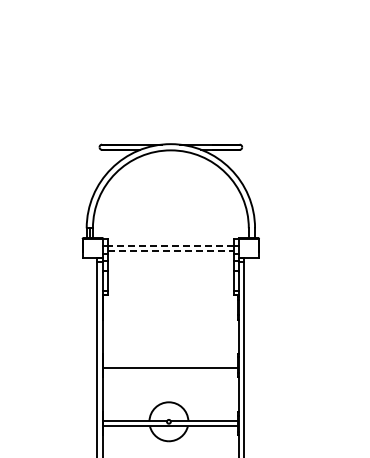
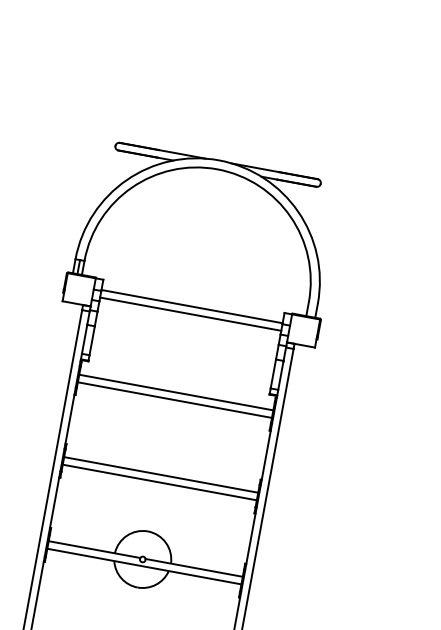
line: (170, 245) -> (191, 306), dashed -> solid
line: (170, 251) -> (190, 314), dashed -> solid
line: (170, 305) -> (175, 392), added
line: (170, 310) -> (174, 399), added
line: (170, 362) -> (160, 474), added

